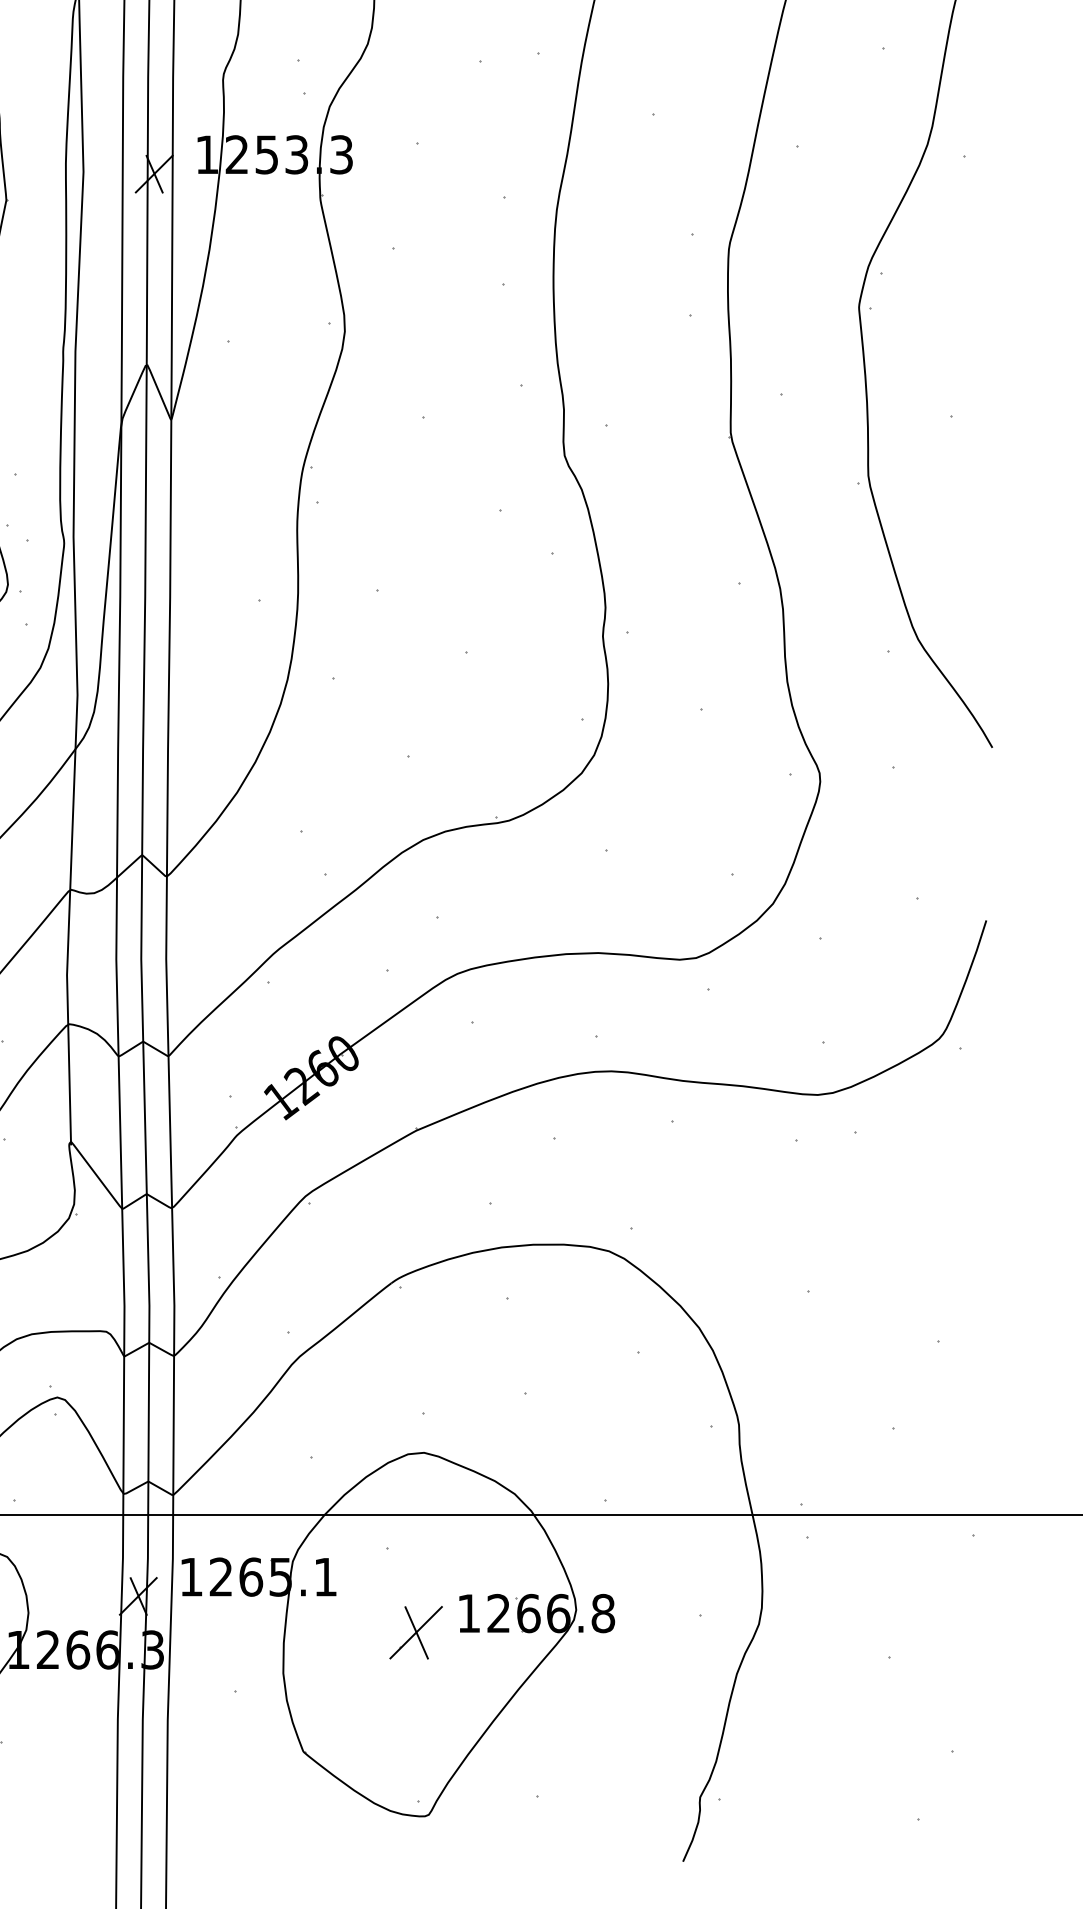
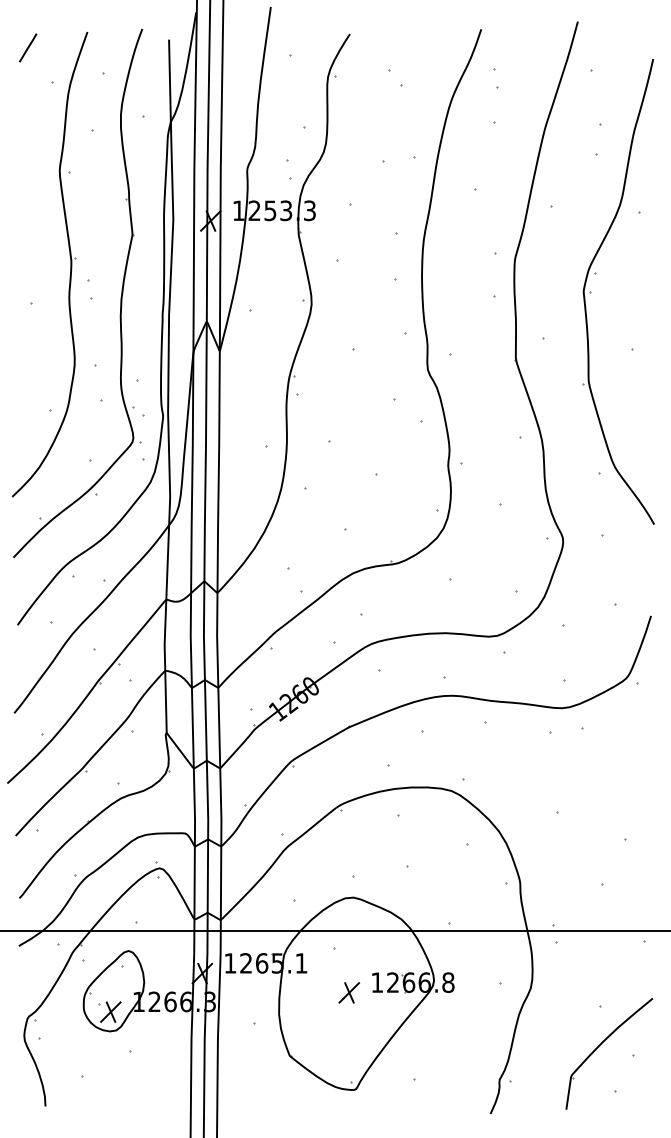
part: (414, 1632) -> (348, 992), size x0.71
part: (892, 1730) -> (601, 1044), added

